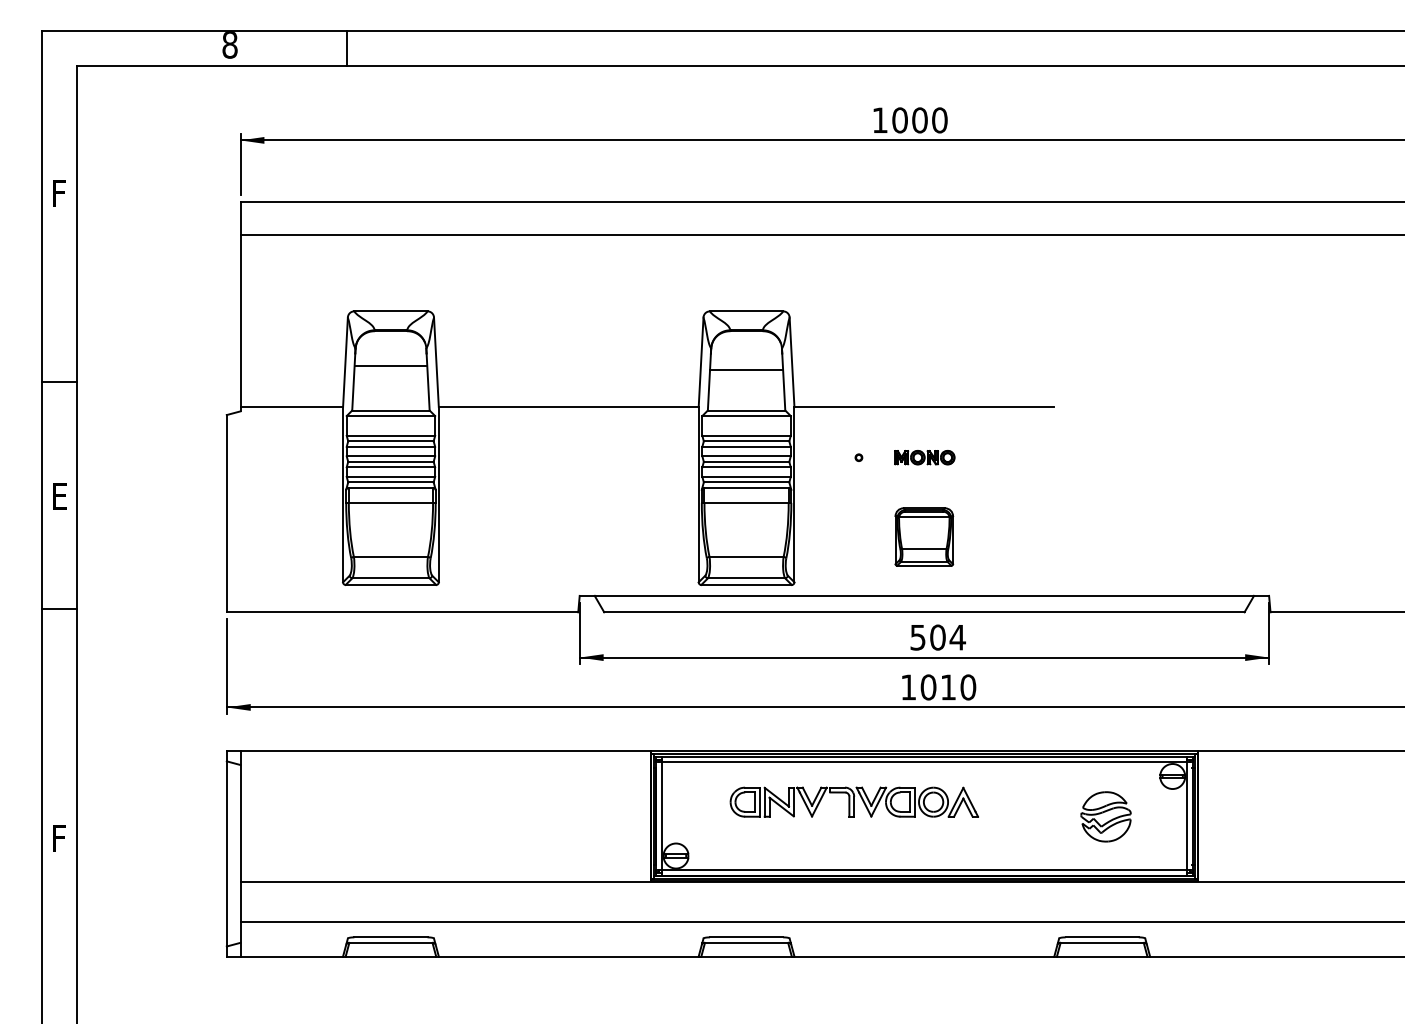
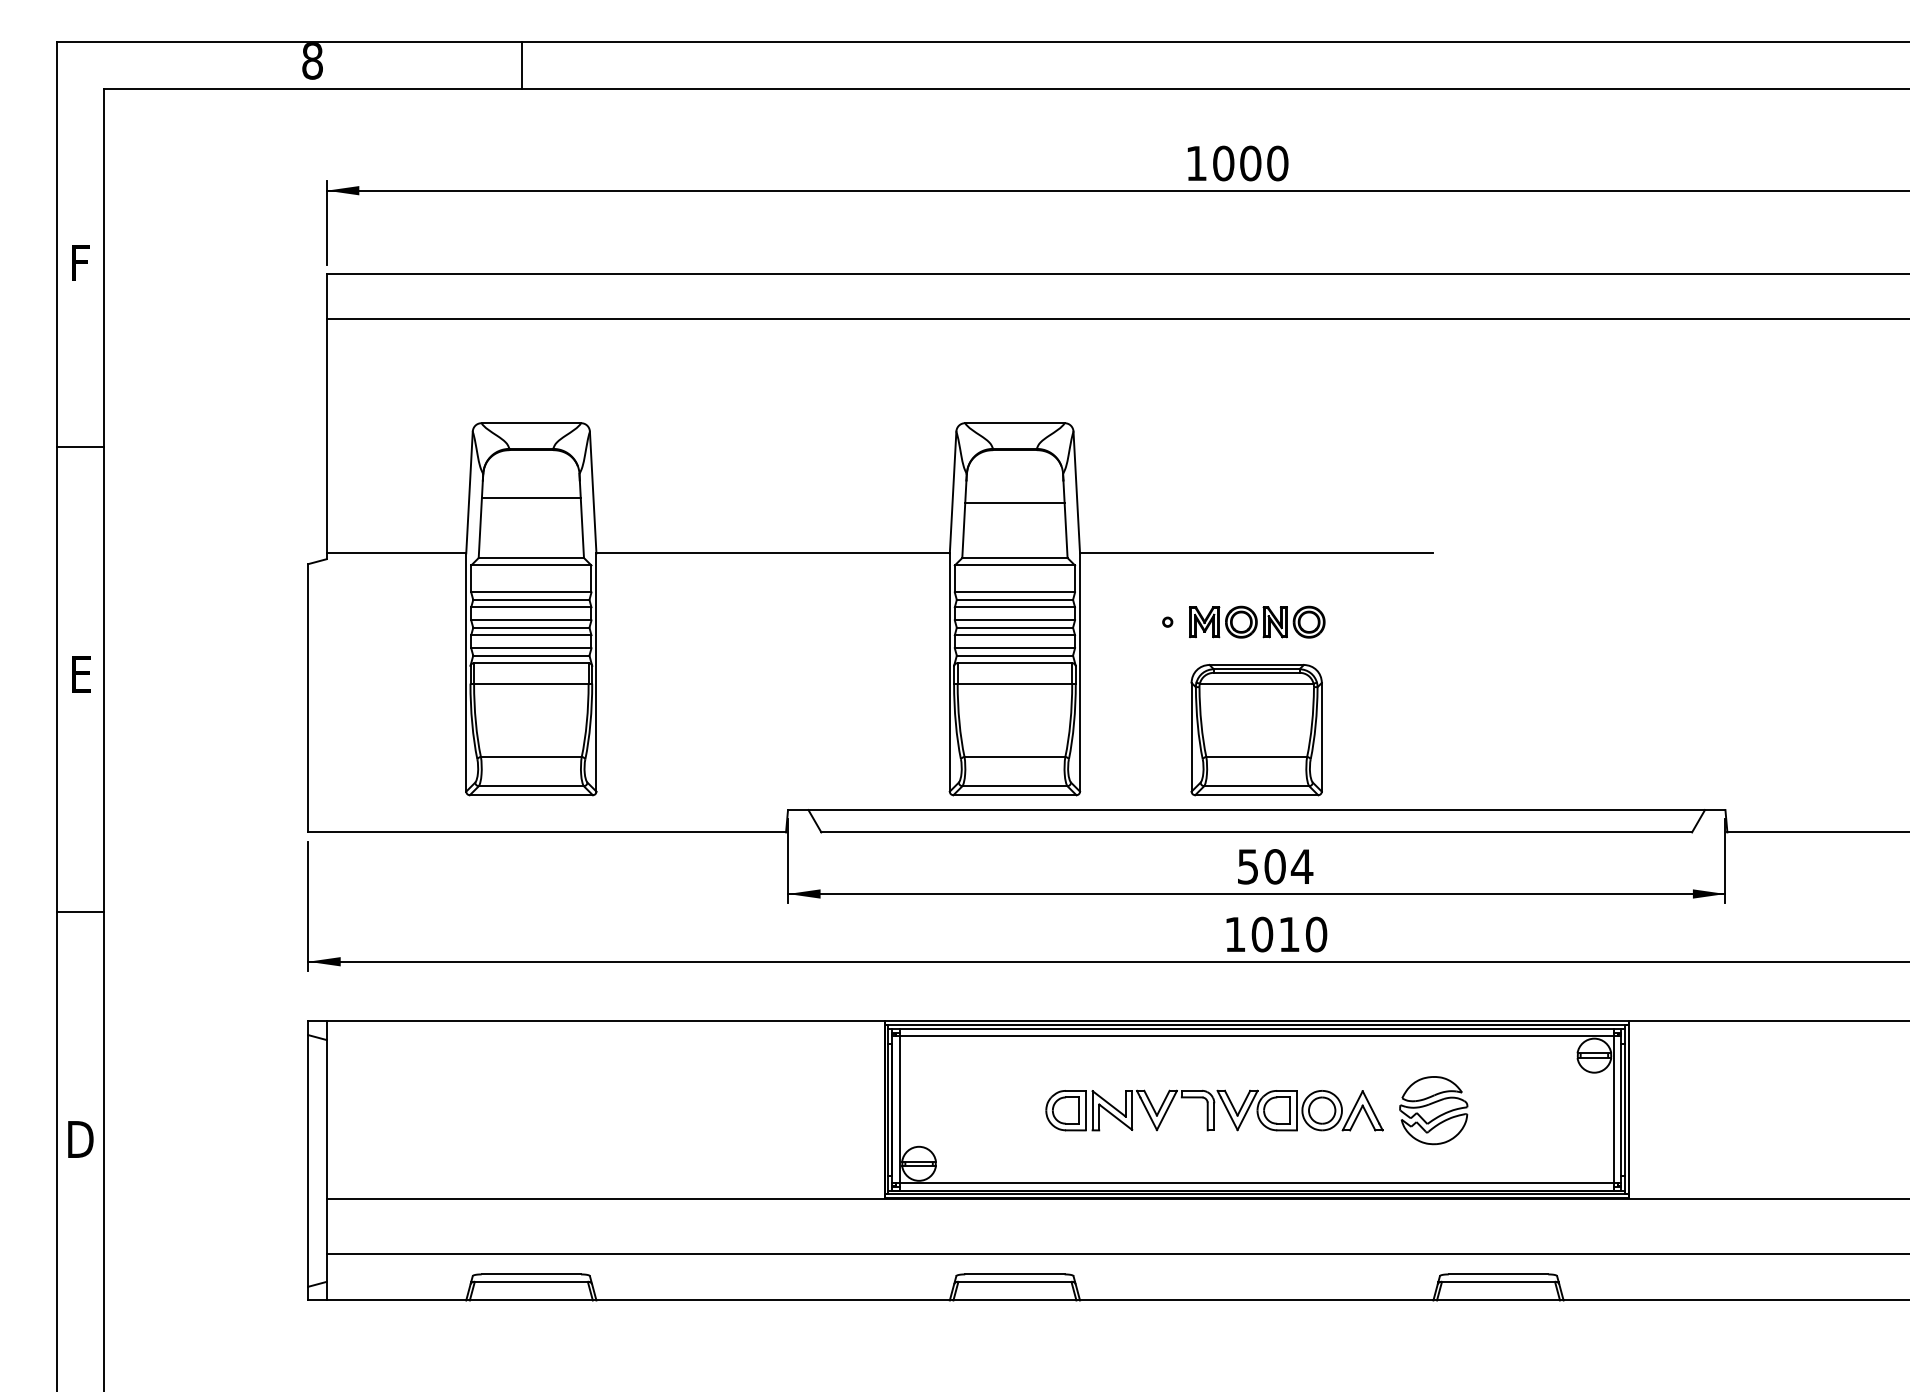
line: (346, 48) -> (522, 65), moved
line: (59, 381) -> (80, 446), moved
part: (924, 457) -> (1257, 621), size x1.67
part: (924, 536) -> (1256, 729), size x1.67
line: (59, 608) -> (80, 911), moved
part: (854, 802) -> (1214, 1110), moved
part: (1105, 816) -> (1433, 1110), moved
text: (59, 838) -> (80, 1139), F -> D

